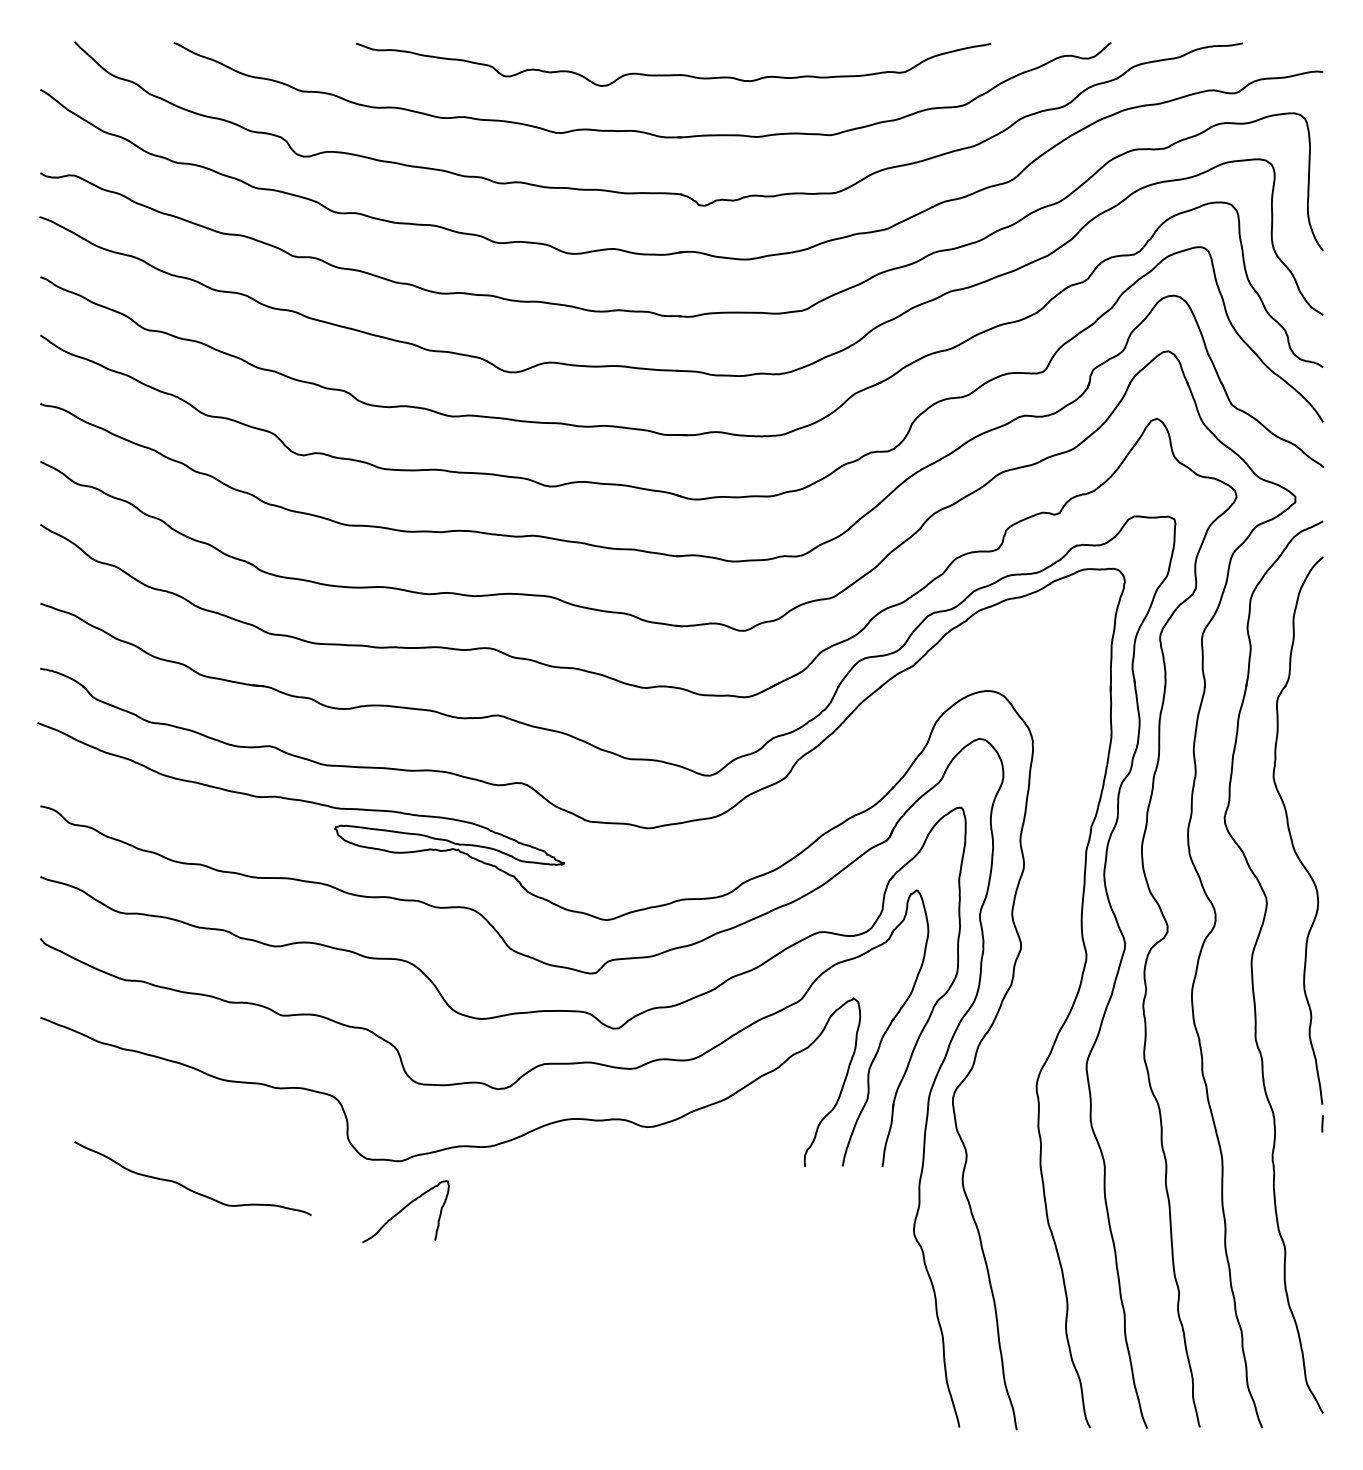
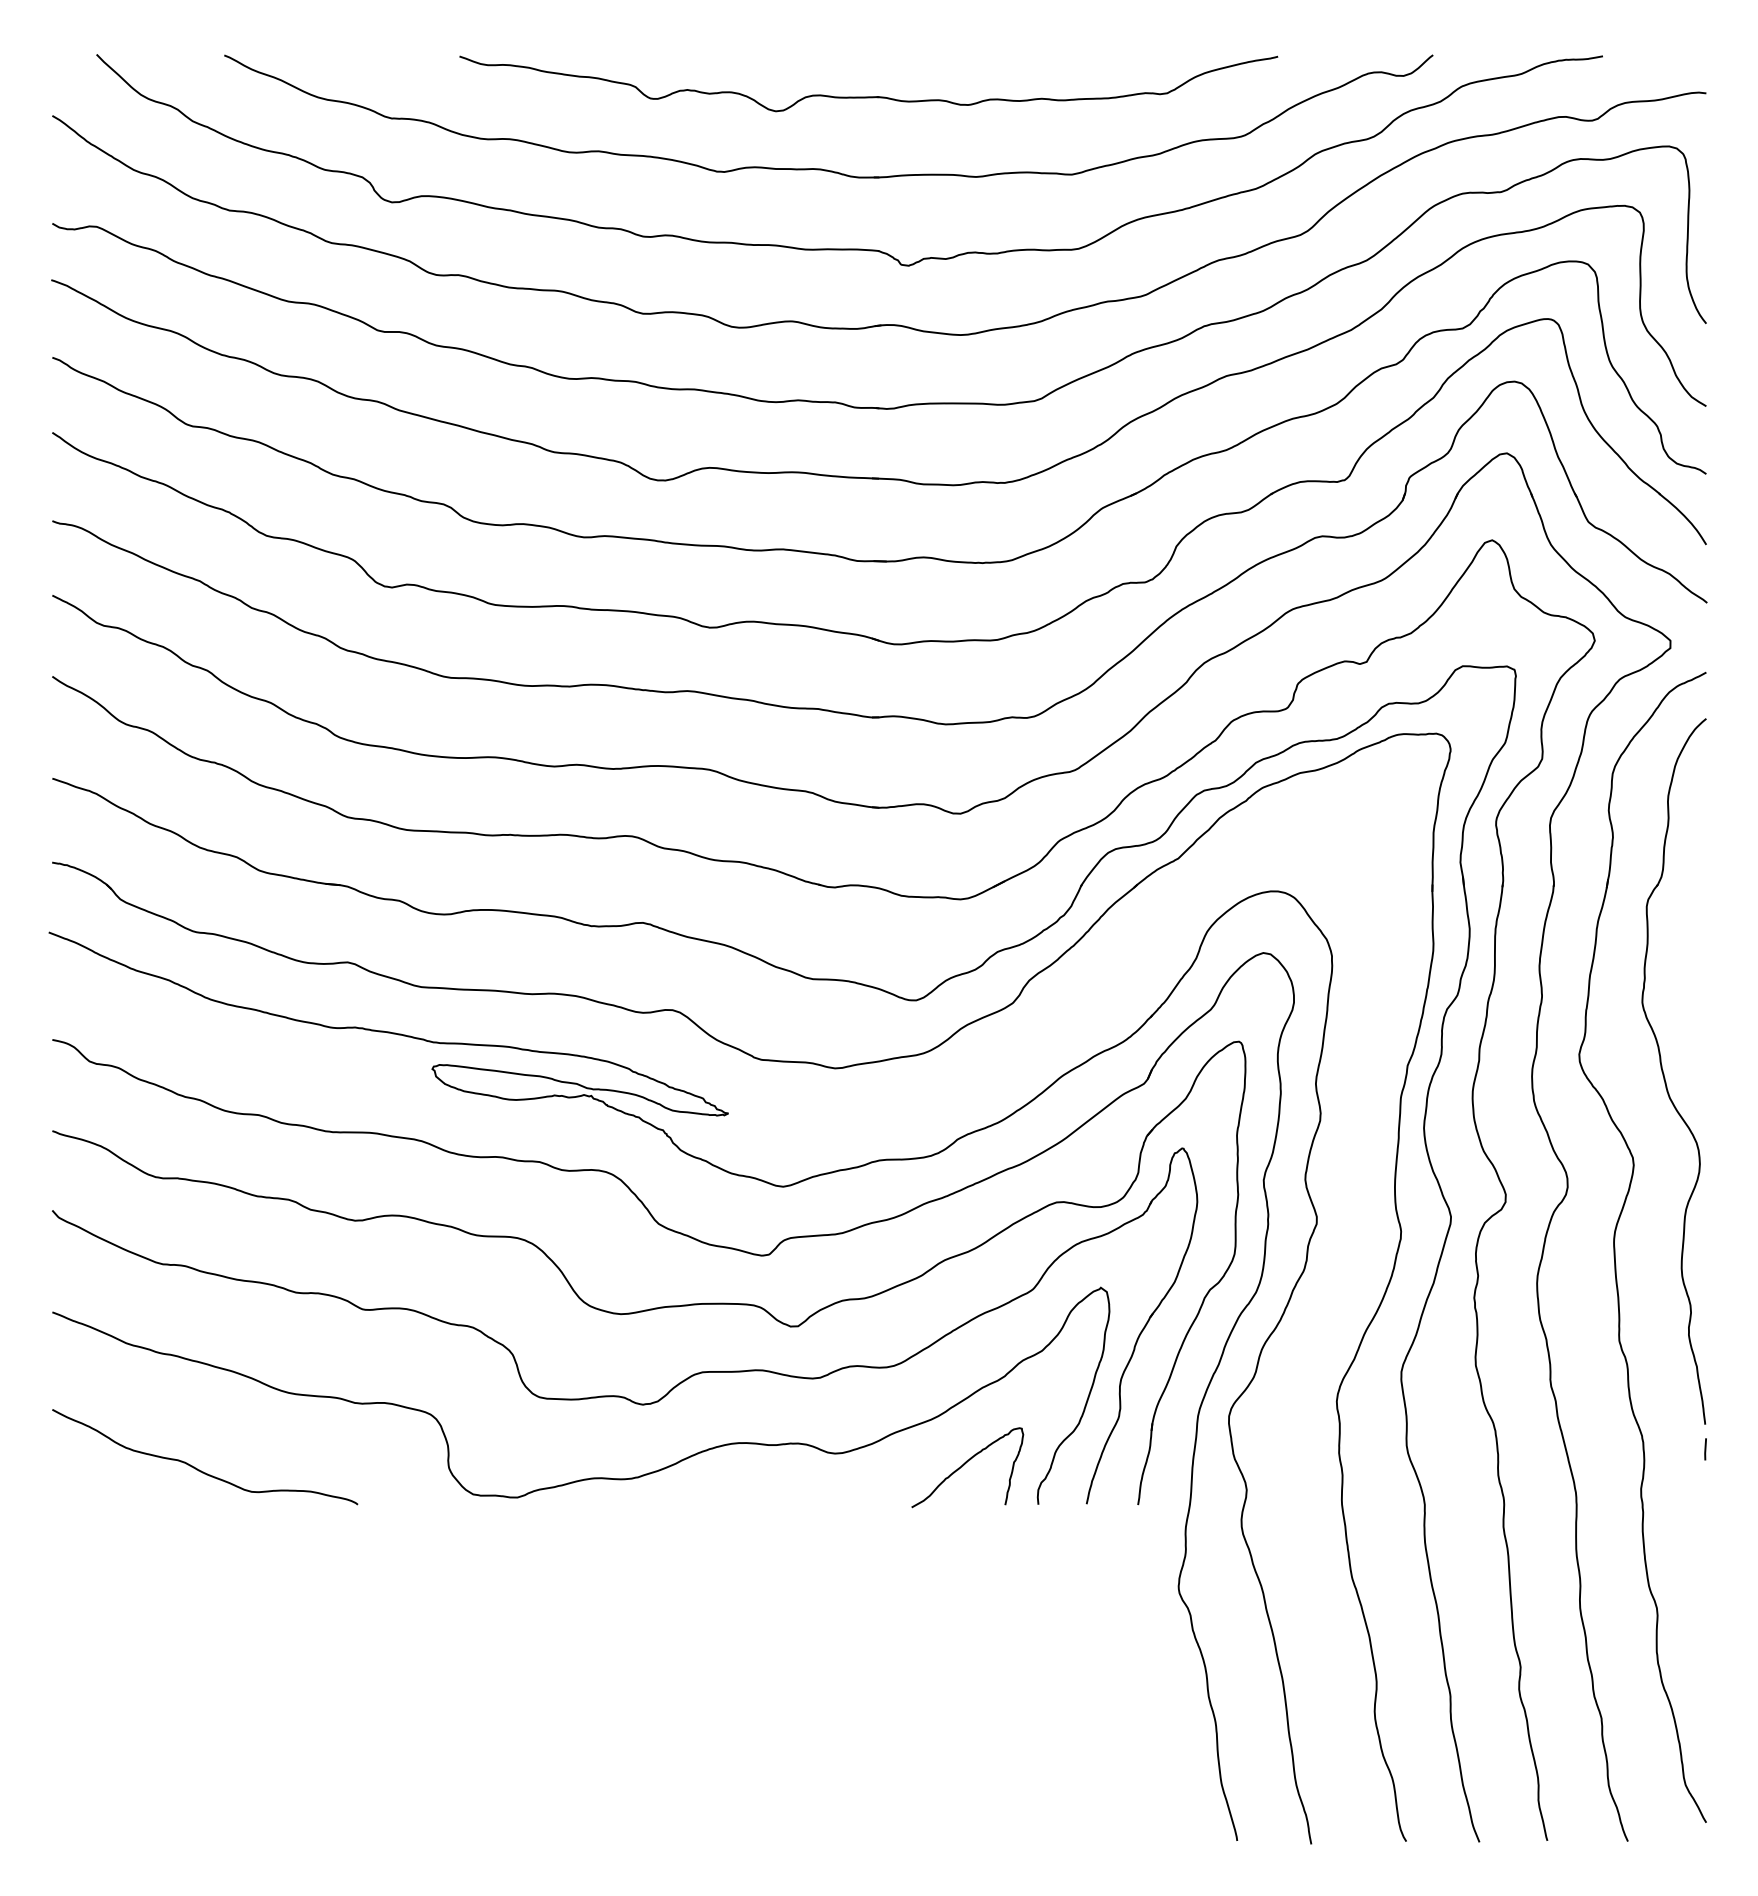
curve: (188, 1188) -> (199, 1469), moved
curve: (404, 1209) -> (965, 1464), moved

